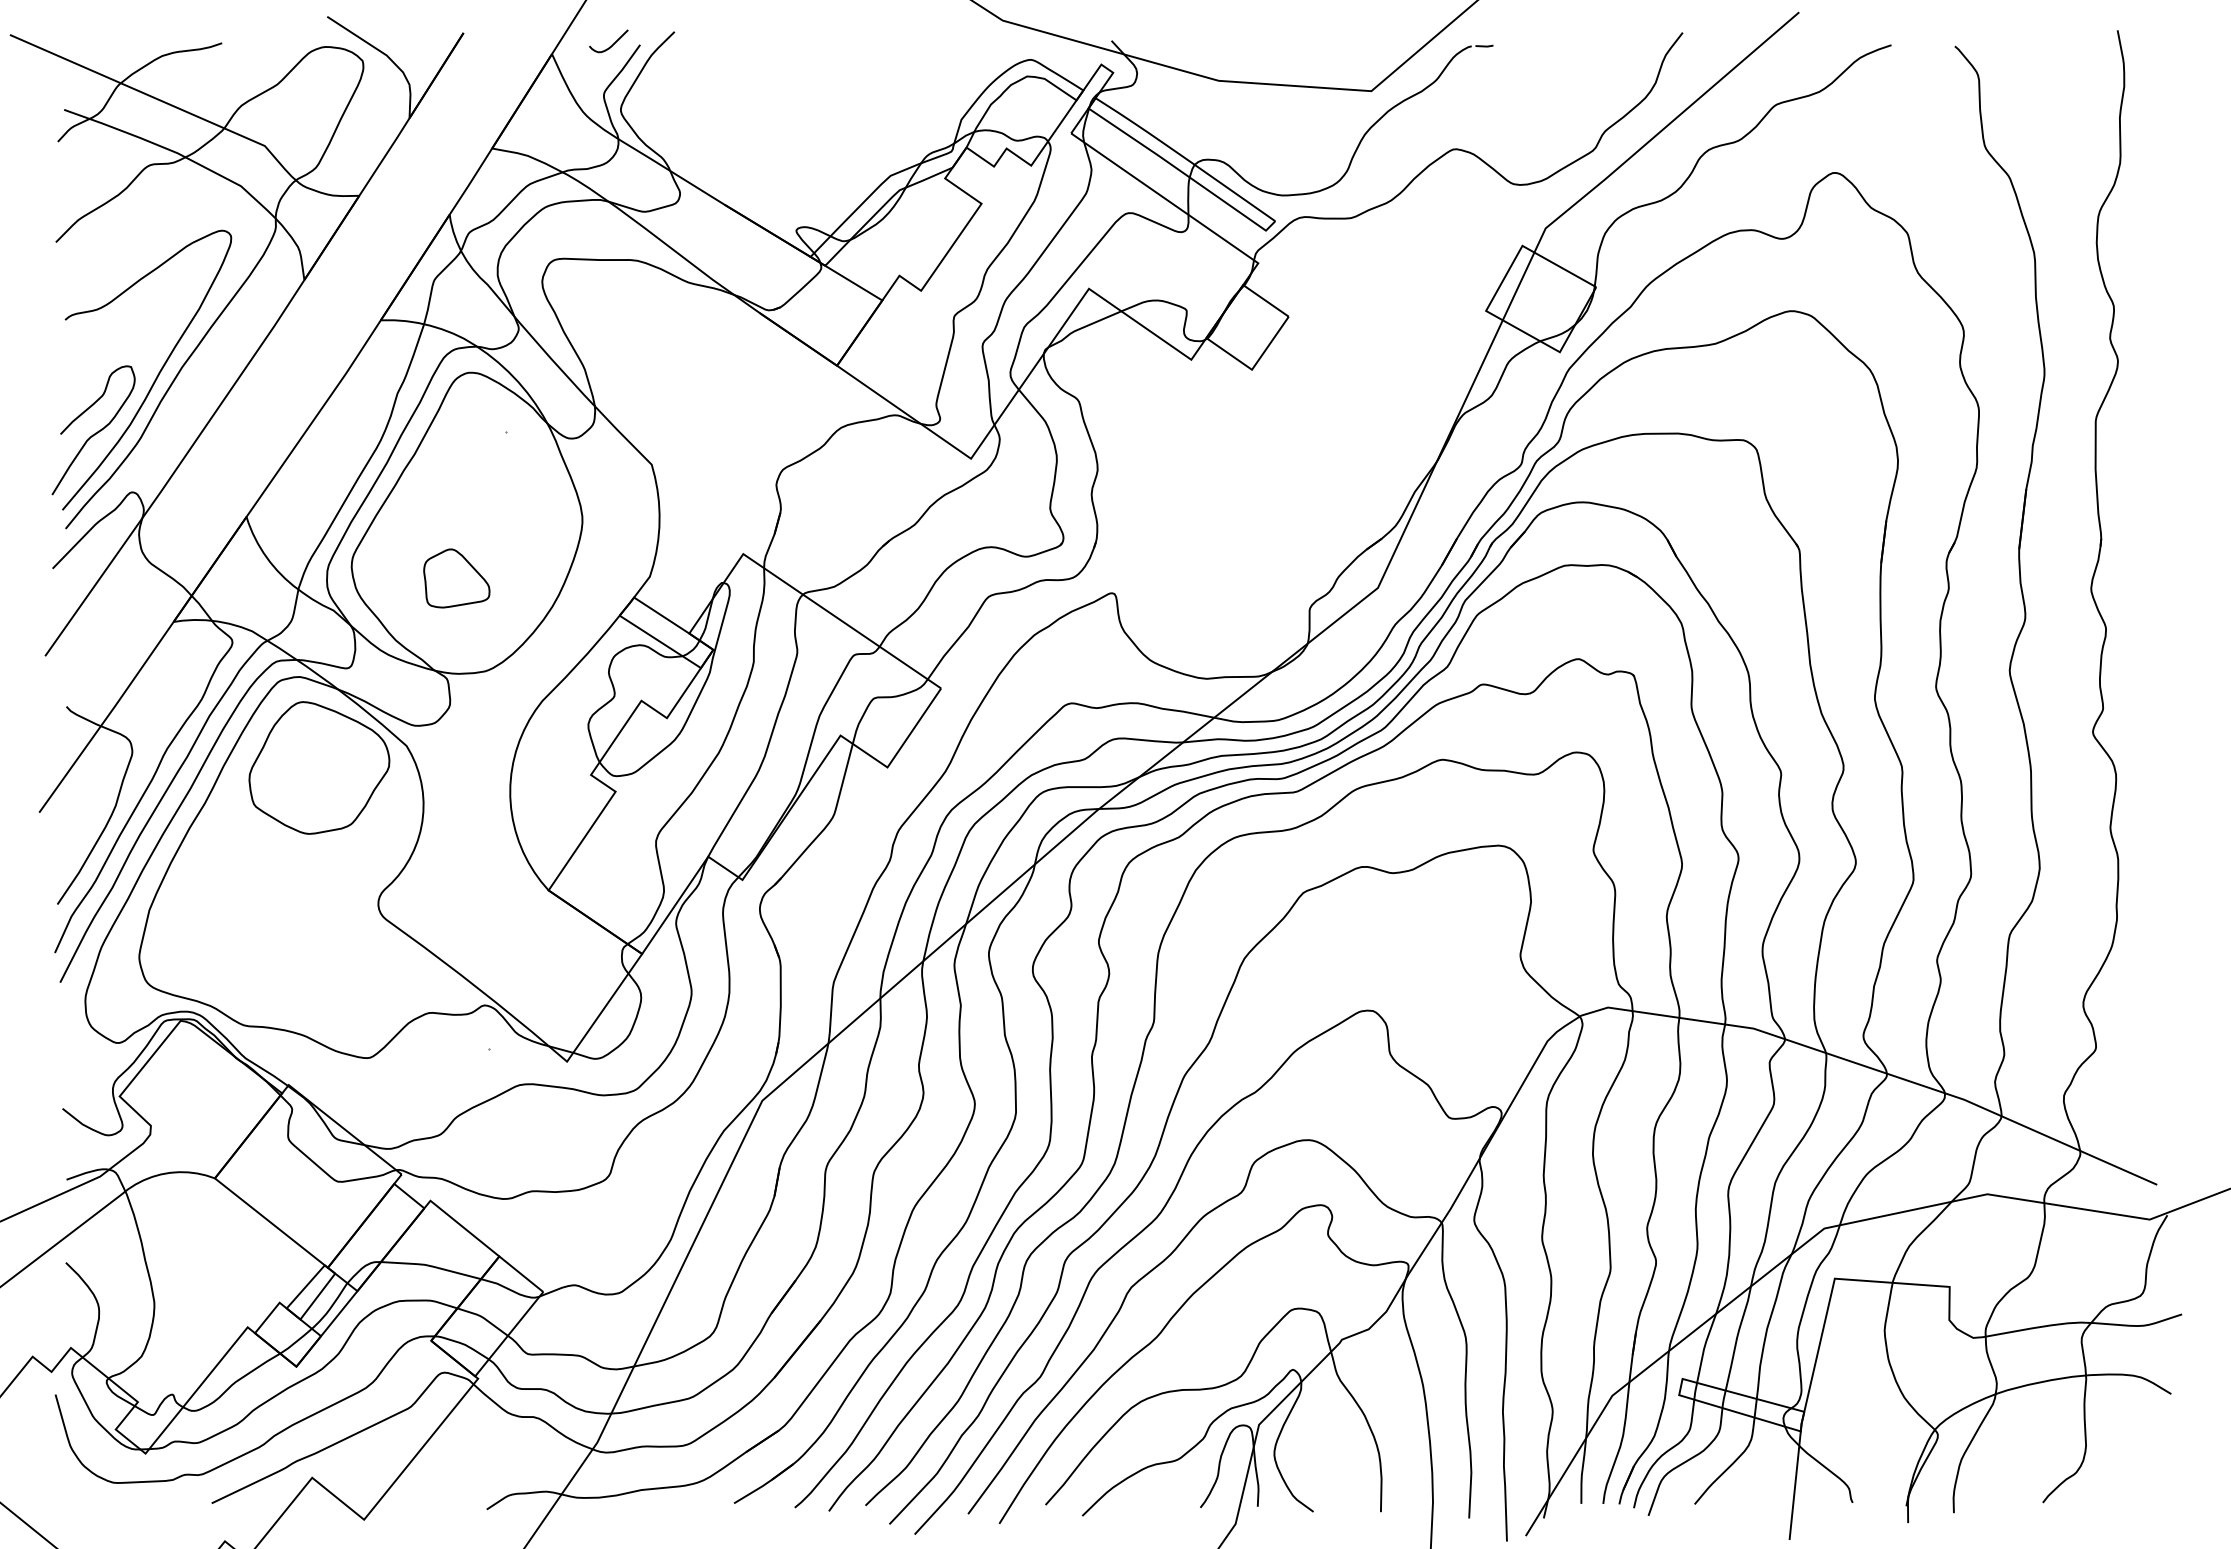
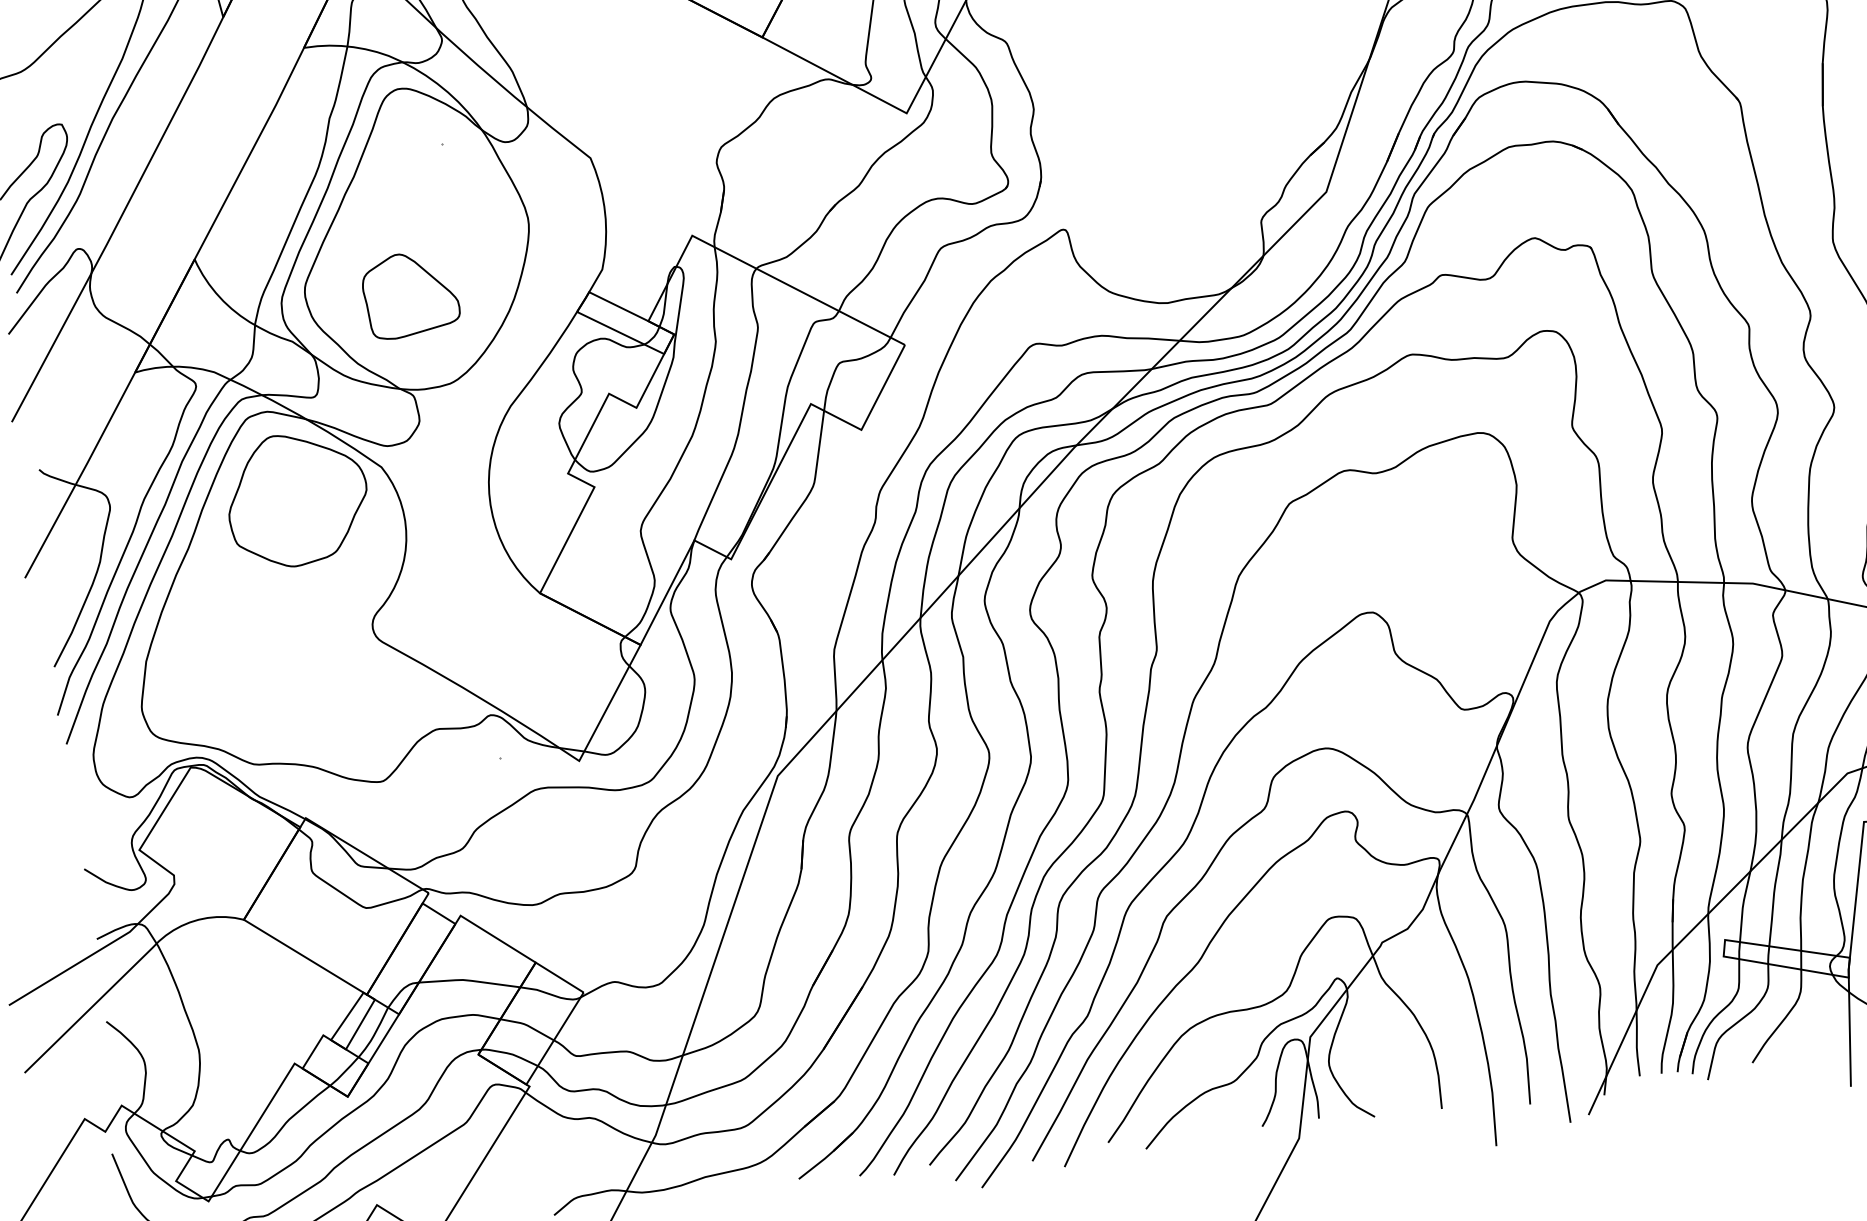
part: (456, 578) -> (410, 294), size x1.43

